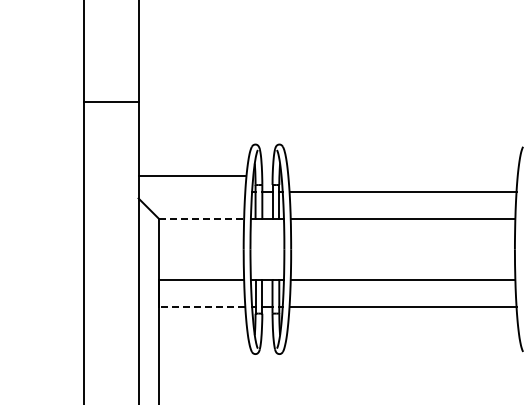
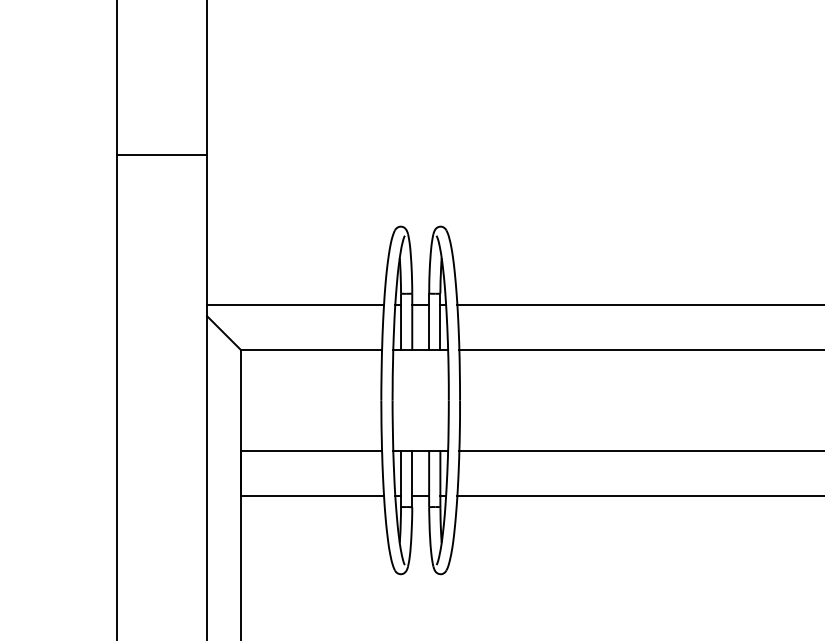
line: (191, 175) -> (294, 304), moved
line: (201, 218) -> (311, 349), dashed -> solid
line: (201, 306) -> (311, 495), dashed -> solid

